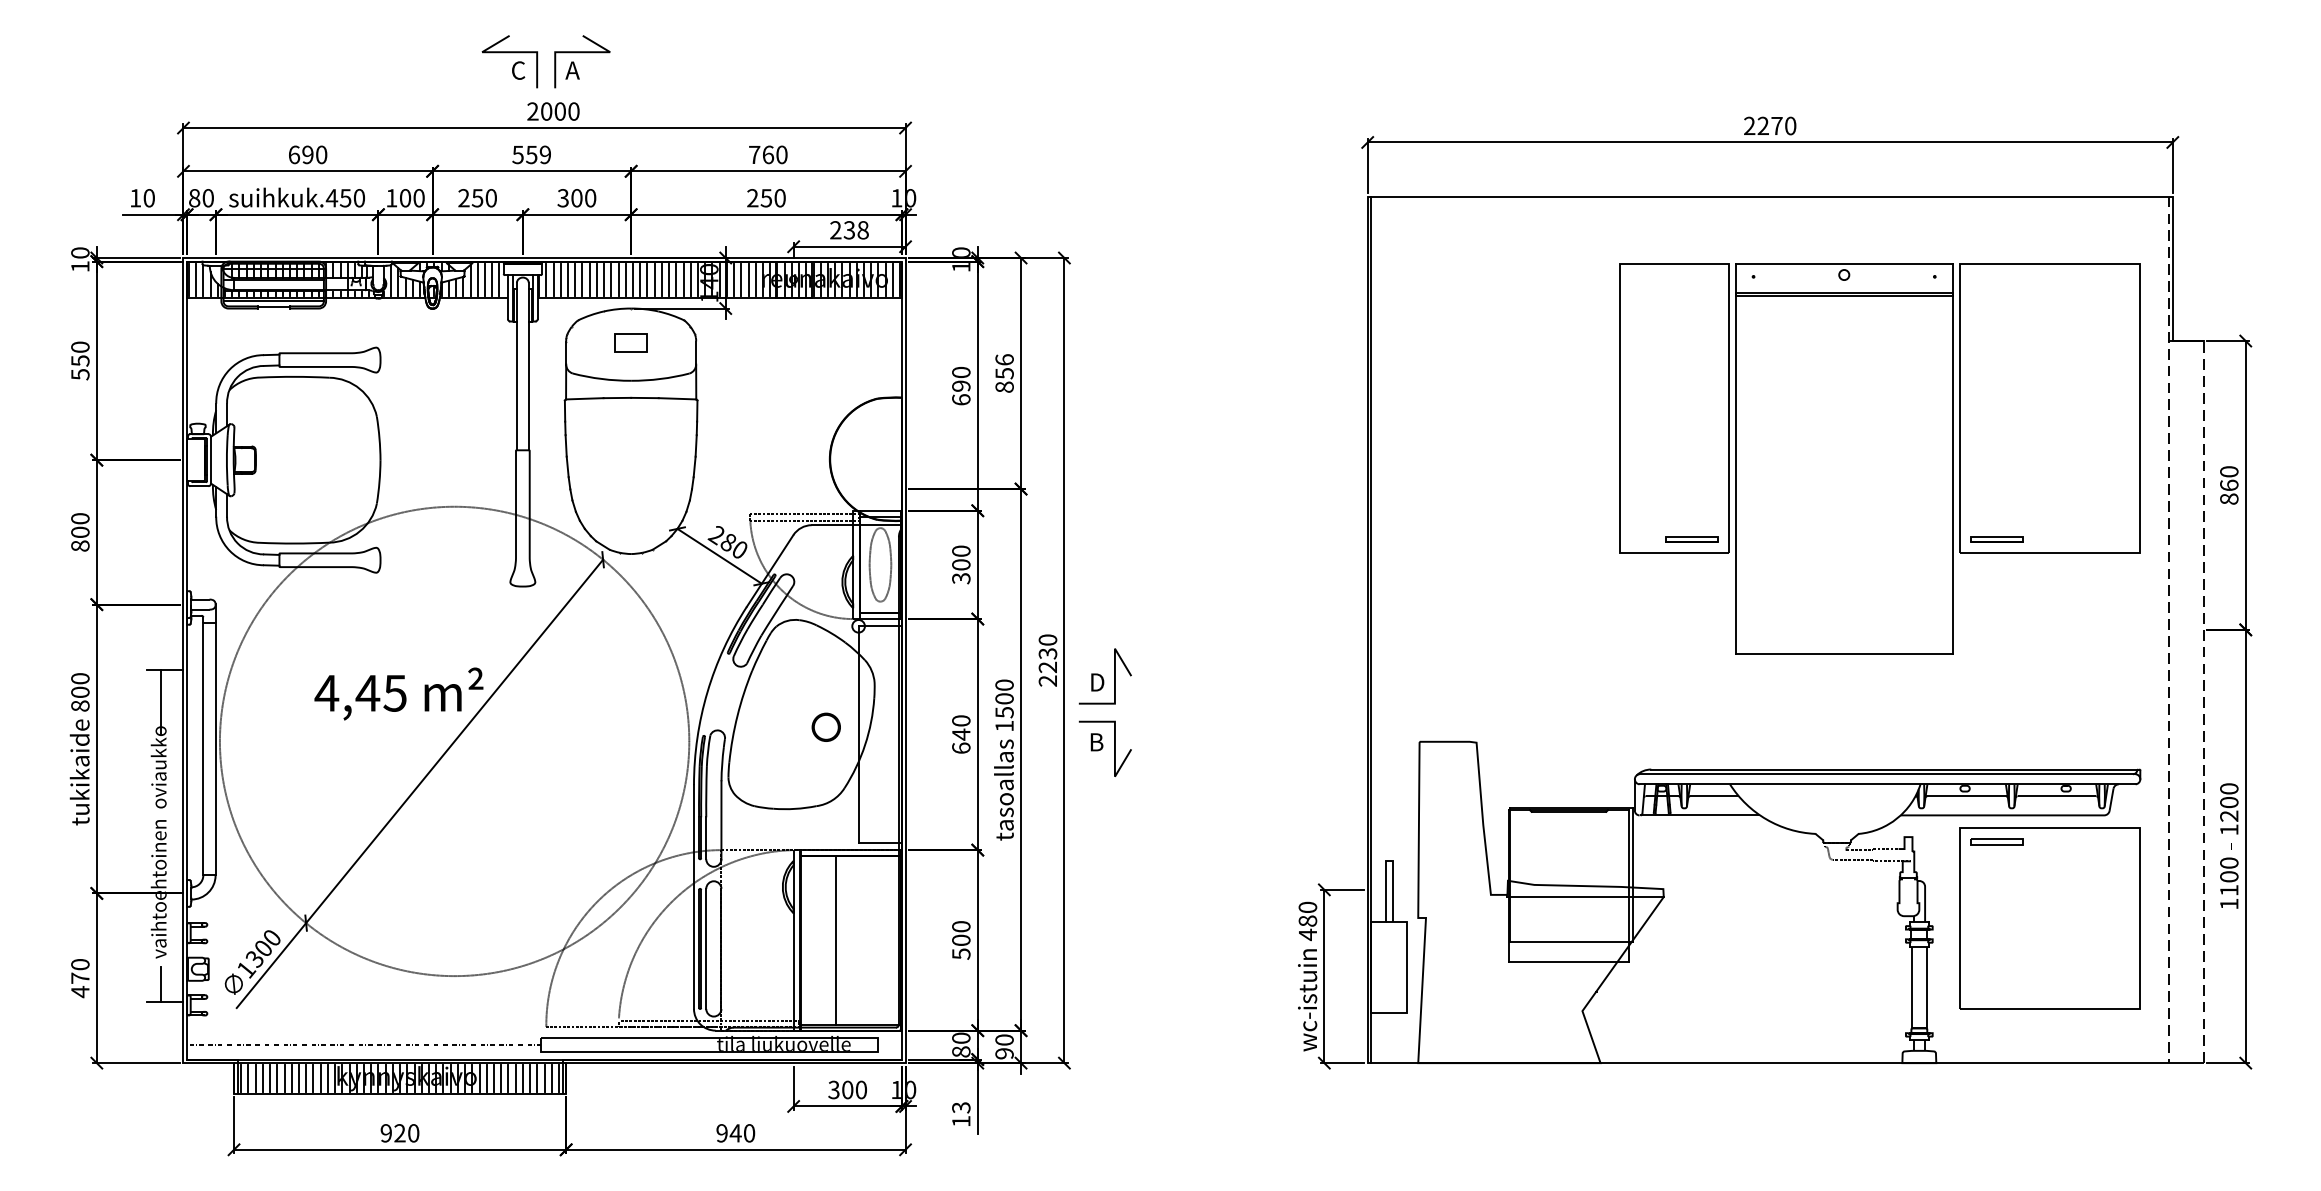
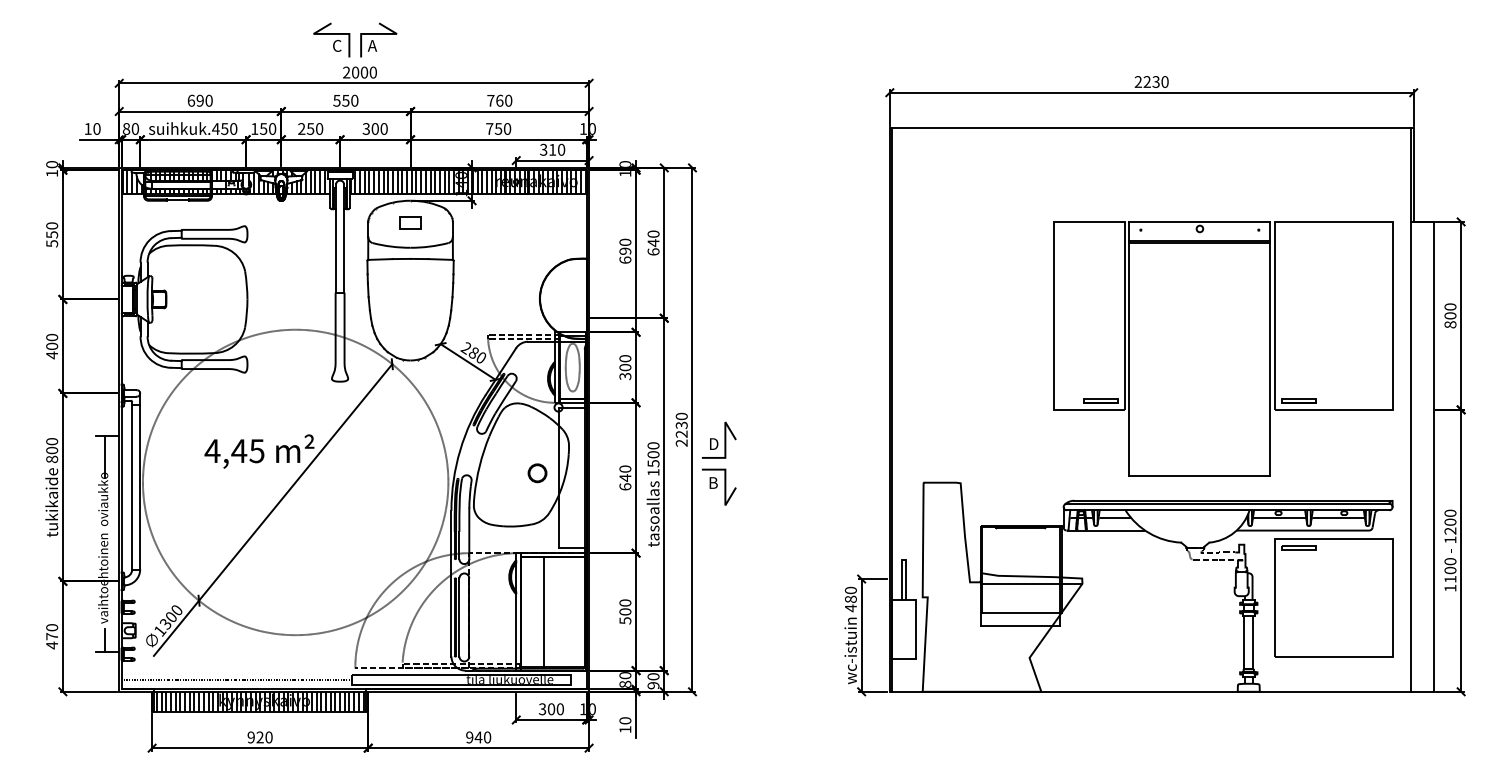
text: (1775, 125) -> (1155, 81), 2270 -> 2230
text: (545, 154) -> (354, 100), 559 -> 550
text: (405, 197) -> (263, 128), 100 -> 150
text: (752, 197) -> (489, 128), 250 -> 750
text: (849, 229) -> (552, 149), 238 -> 310
text: (1004, 372) -> (653, 242), 856 -> 640
part: (1880, 458) -> (1223, 348), moved
text: (2229, 484) -> (1450, 315), 860 -> 800
text: (80, 546) -> (52, 355), 800 -> 400
line: (2169, 629) -> (1411, 409), dashed -> solid
line: (2203, 701) -> (1433, 456), dashed -> solid
text: (961, 1107) -> (625, 720), 13 -> 10

